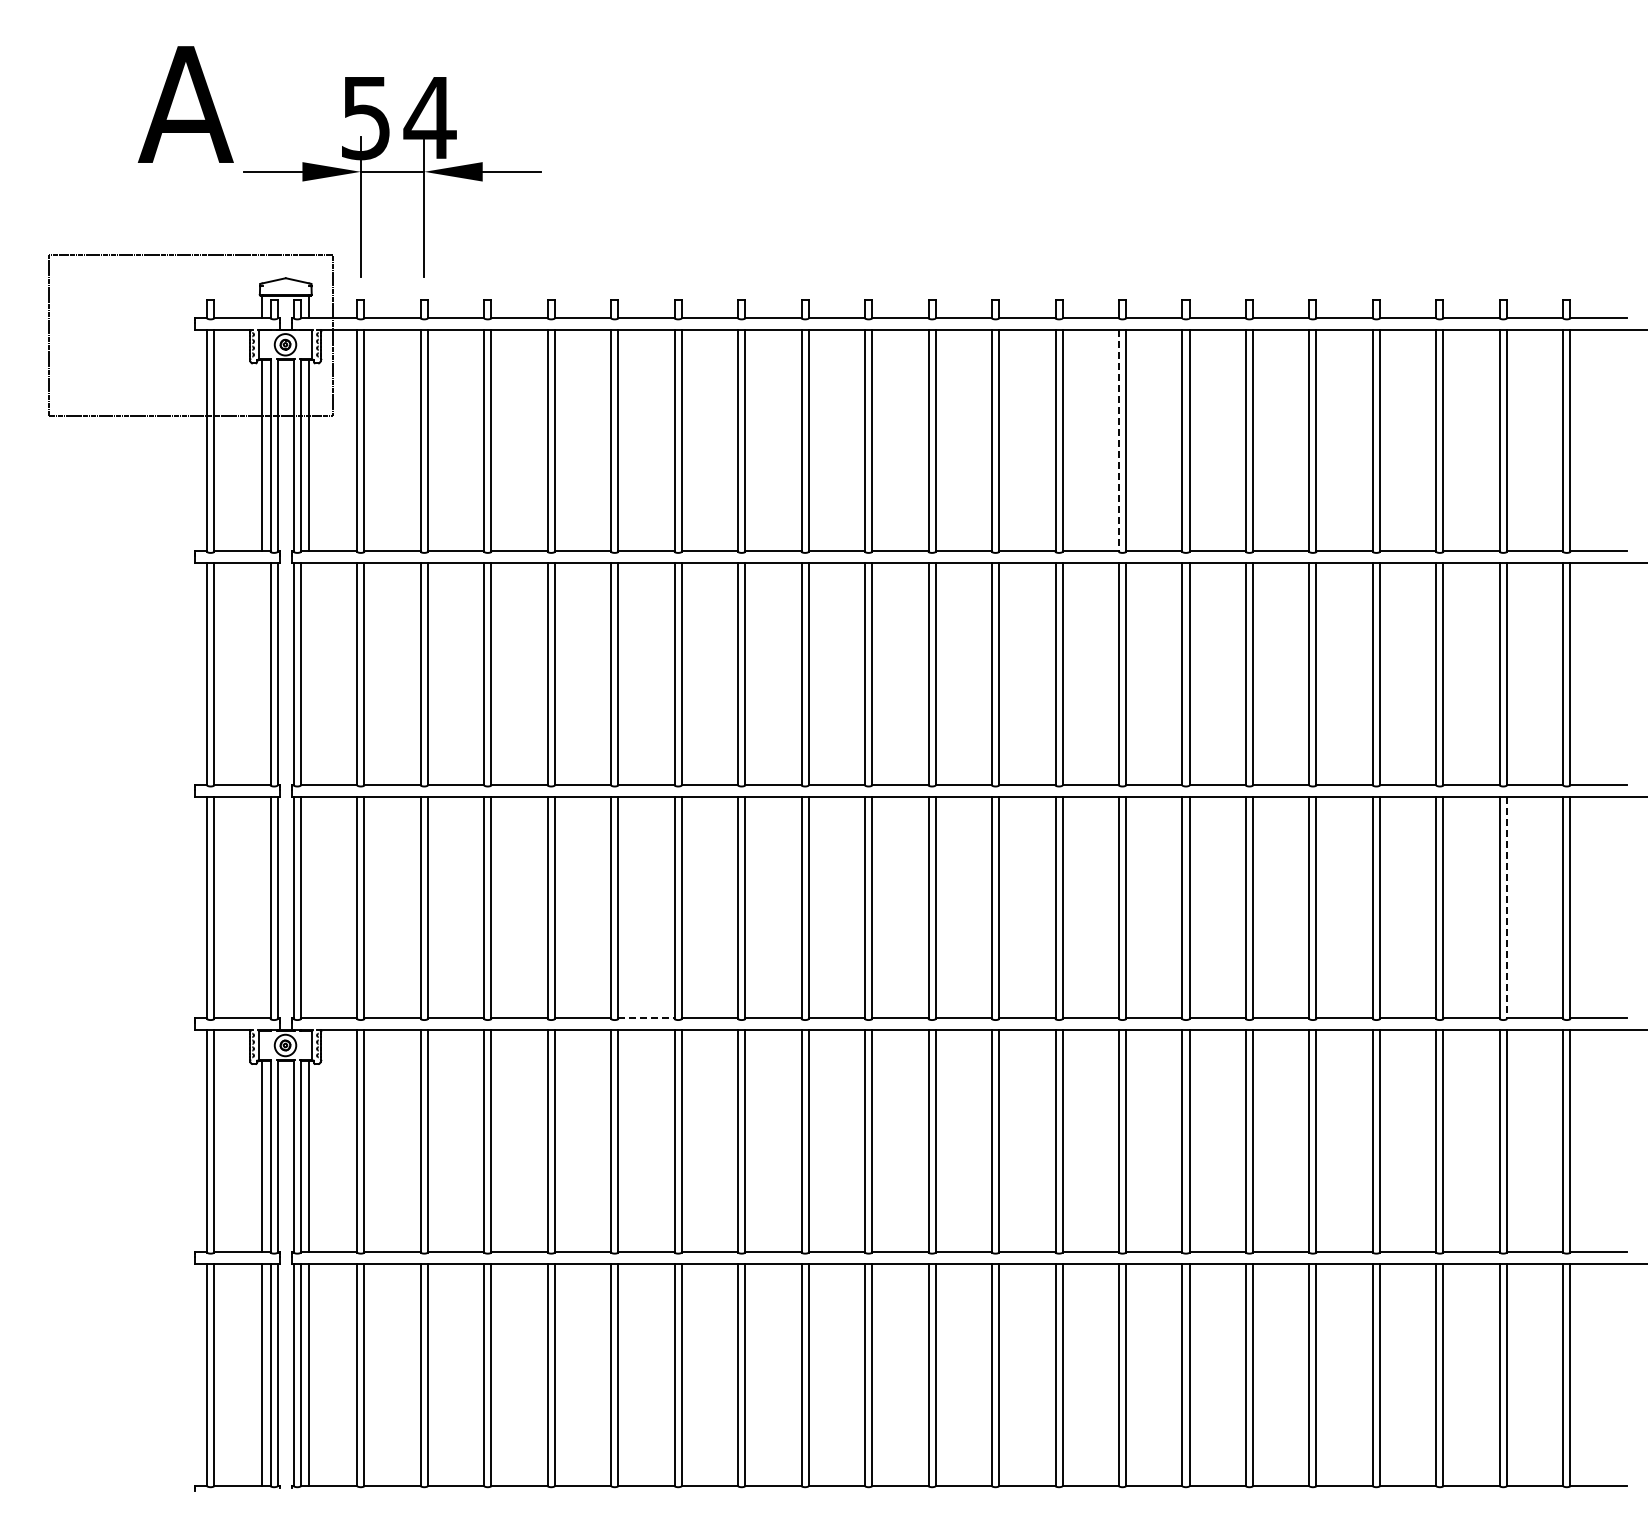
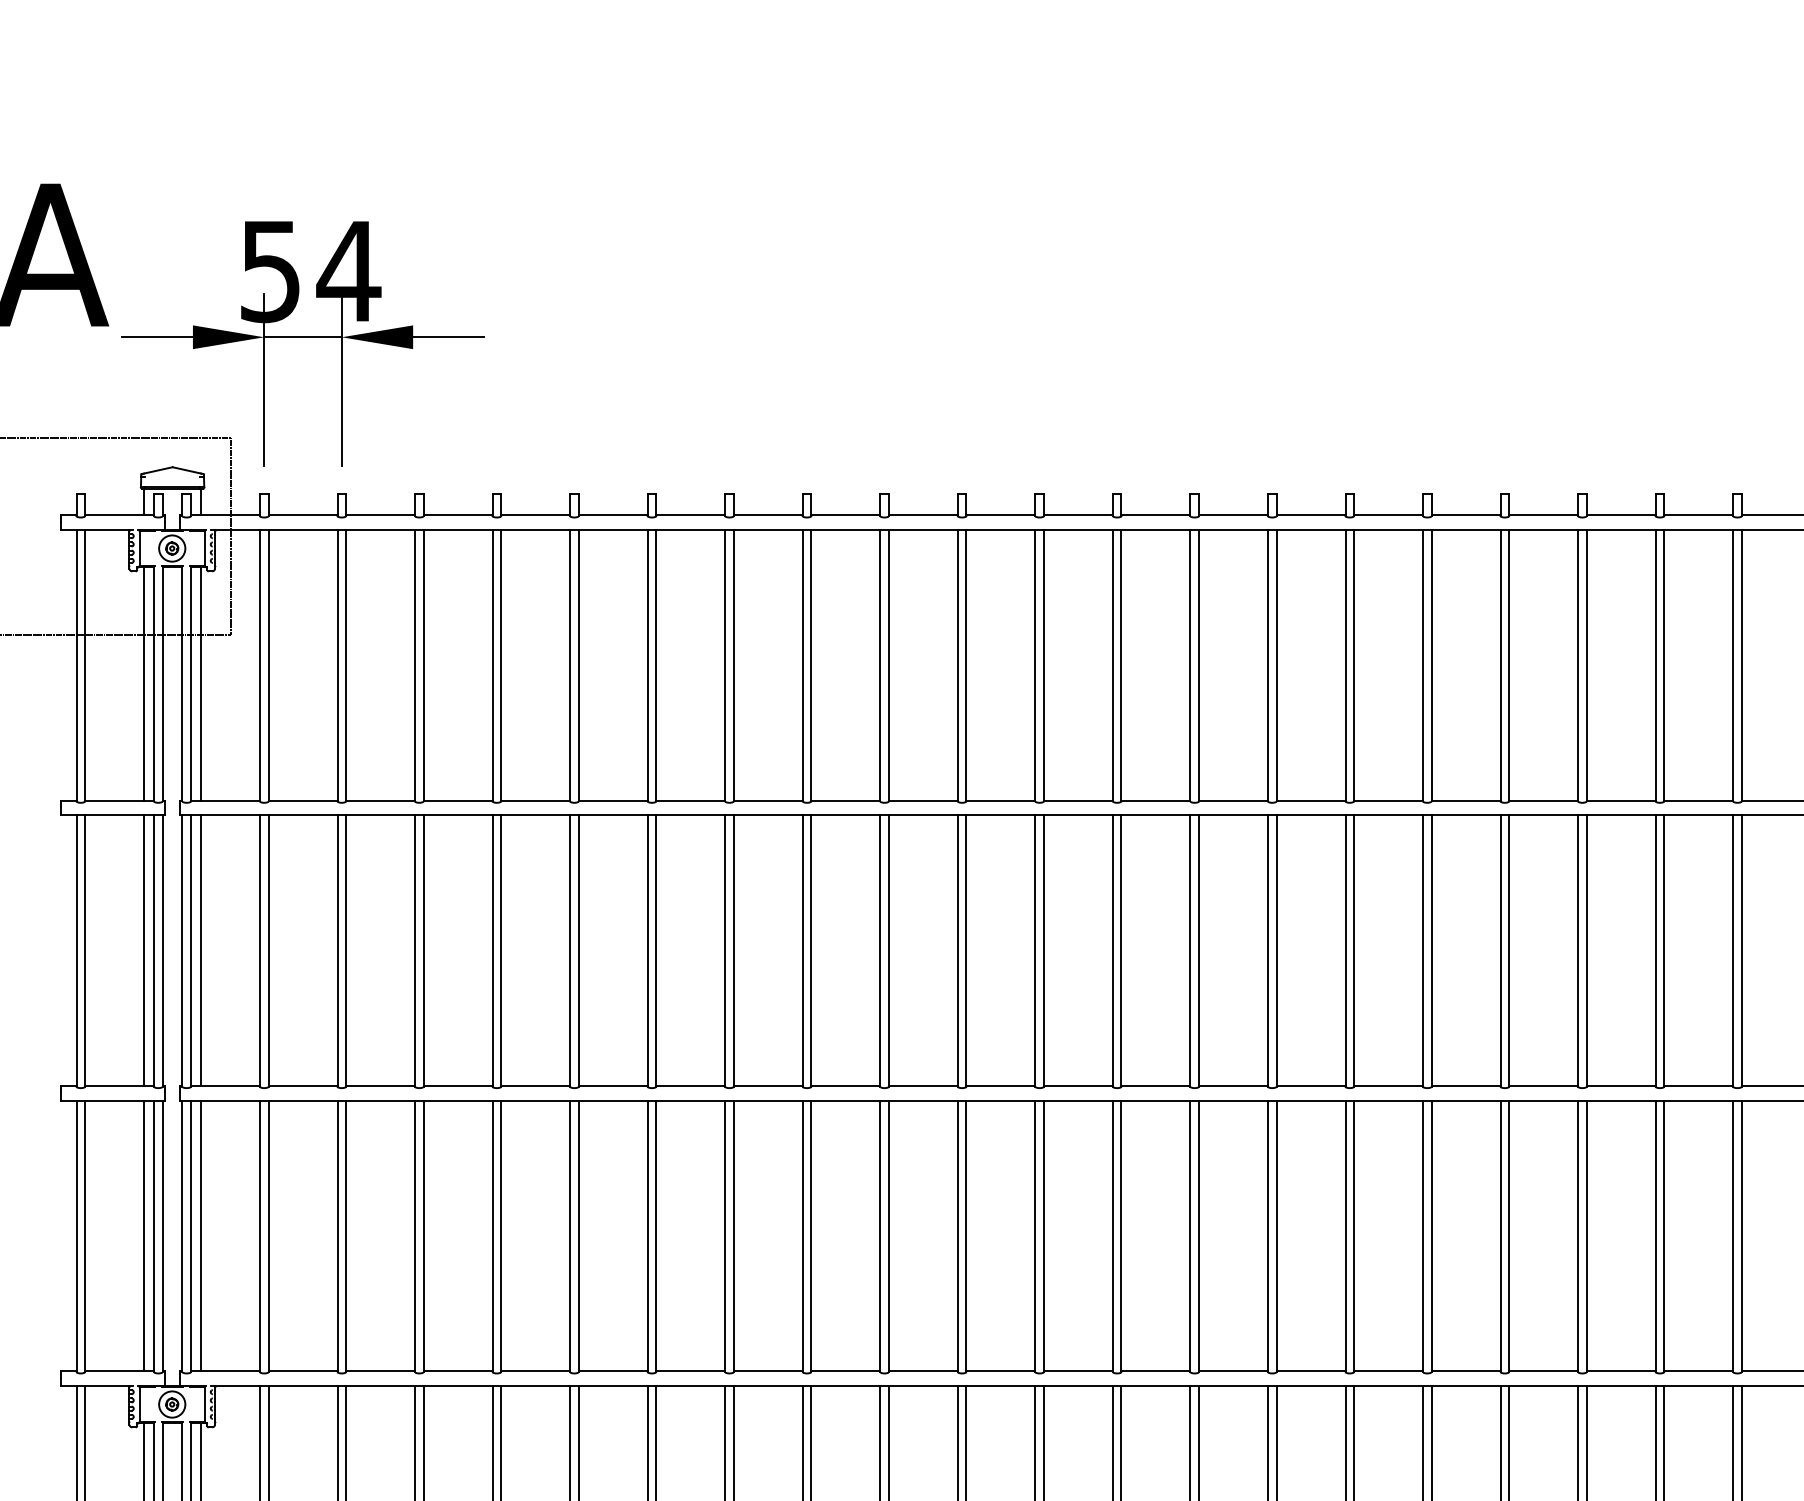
line: (1119, 441) -> (1191, 666), dashed -> solid
line: (262, 673) -> (144, 950), added
line: (309, 673) -> (201, 950), added
line: (262, 907) -> (144, 1235), added
line: (309, 907) -> (201, 1235), added
line: (1506, 908) -> (1663, 1237), dashed -> solid
line: (646, 1018) -> (613, 1371), dashed -> solid

